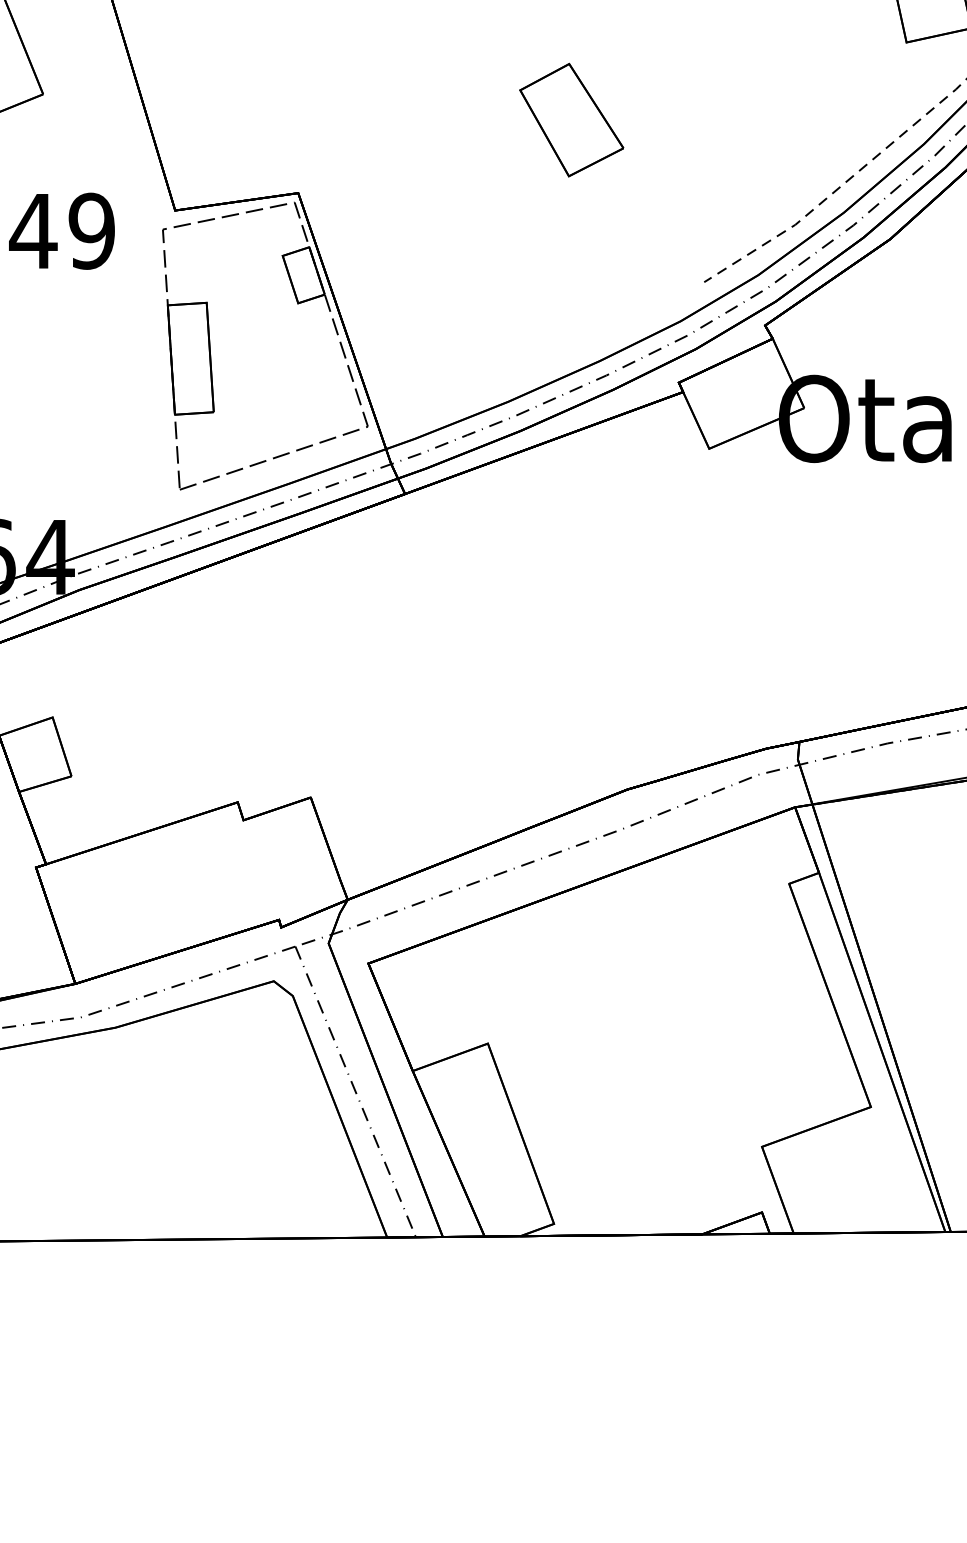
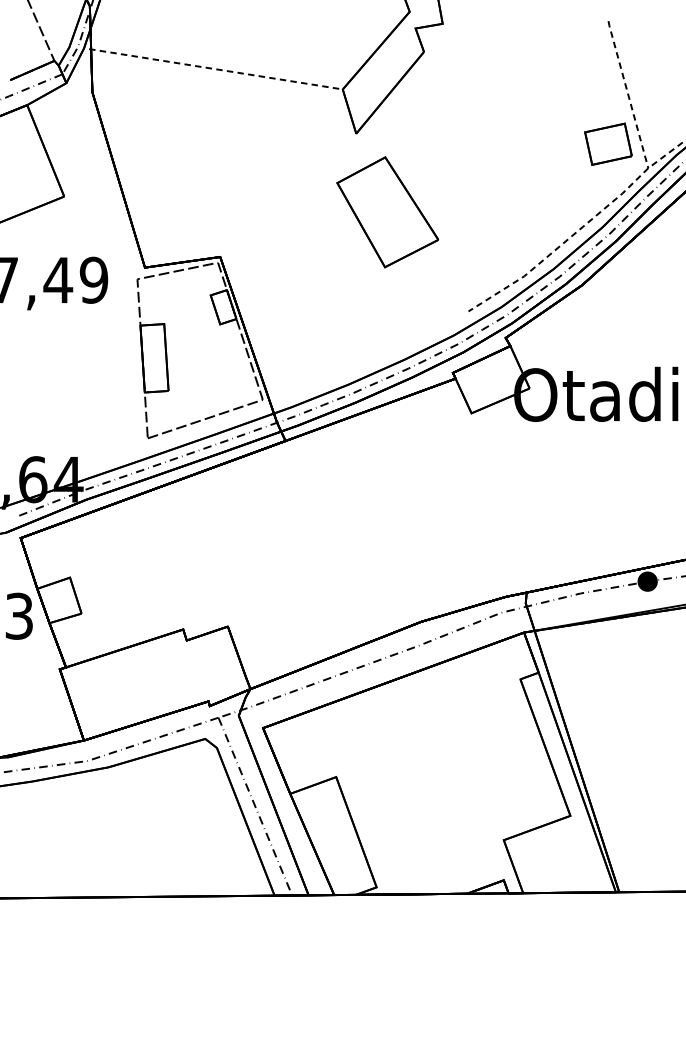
part: (570, 120) -> (386, 212), size x1.6

